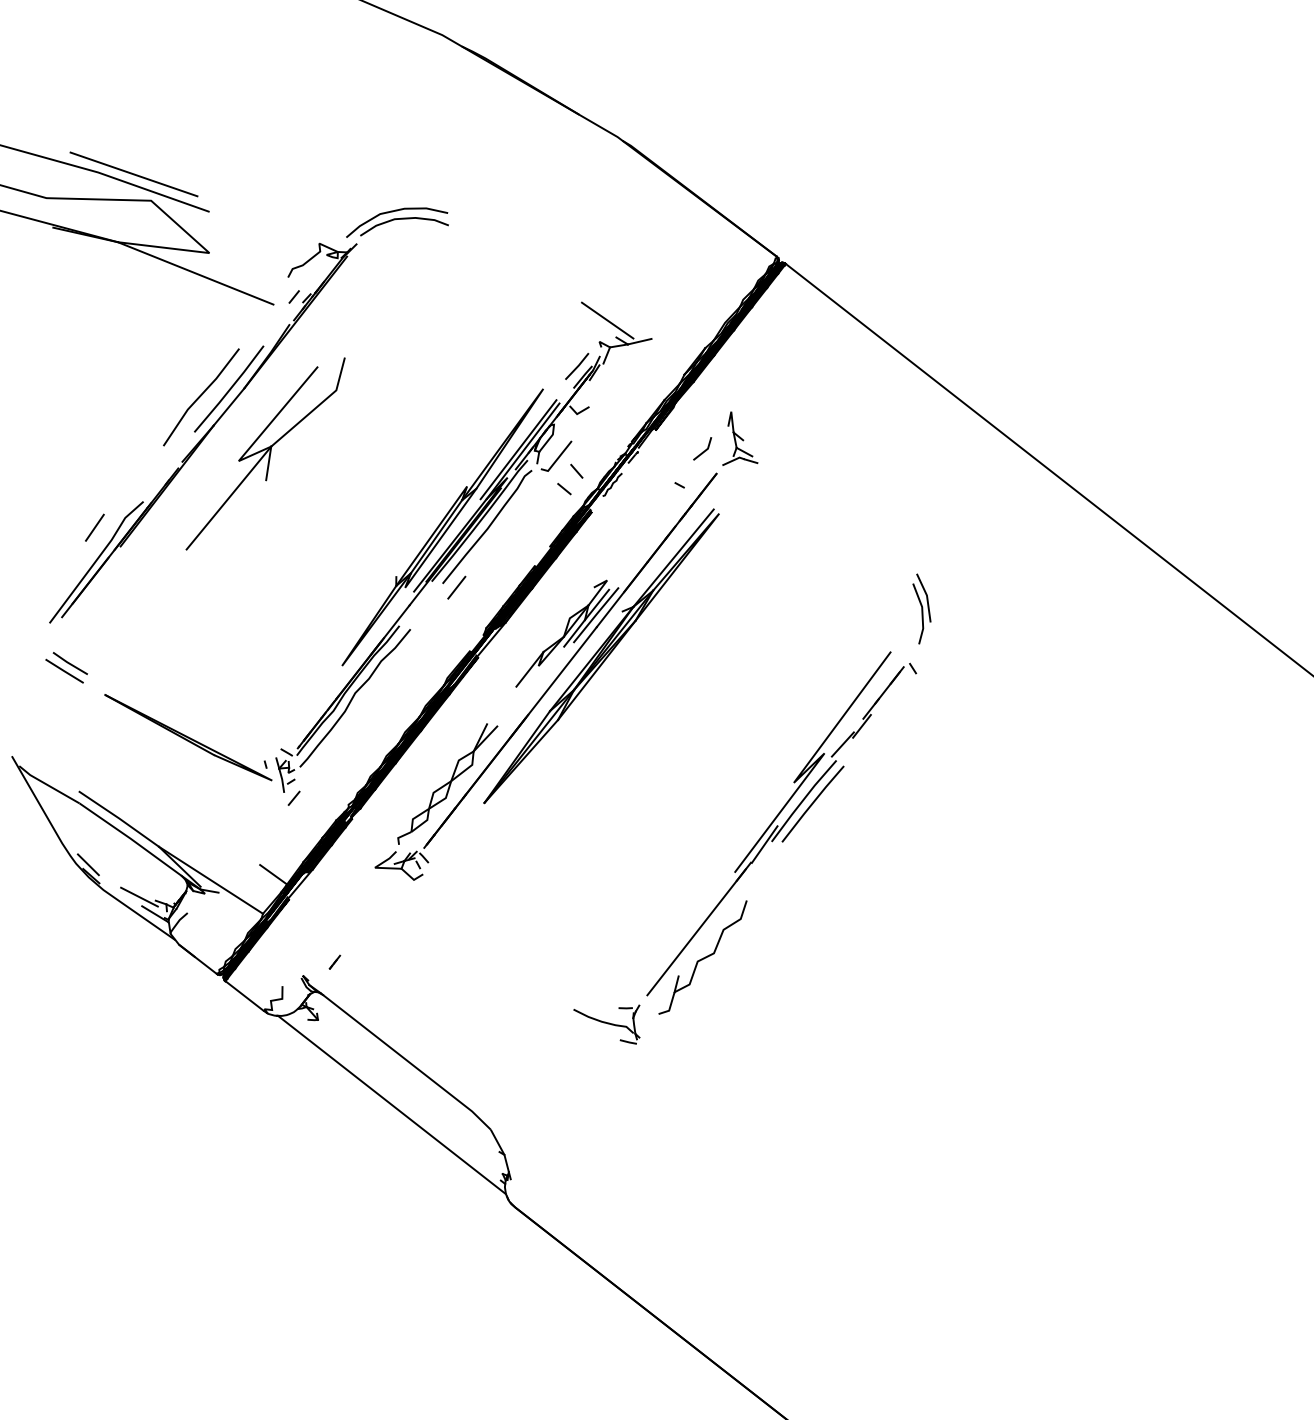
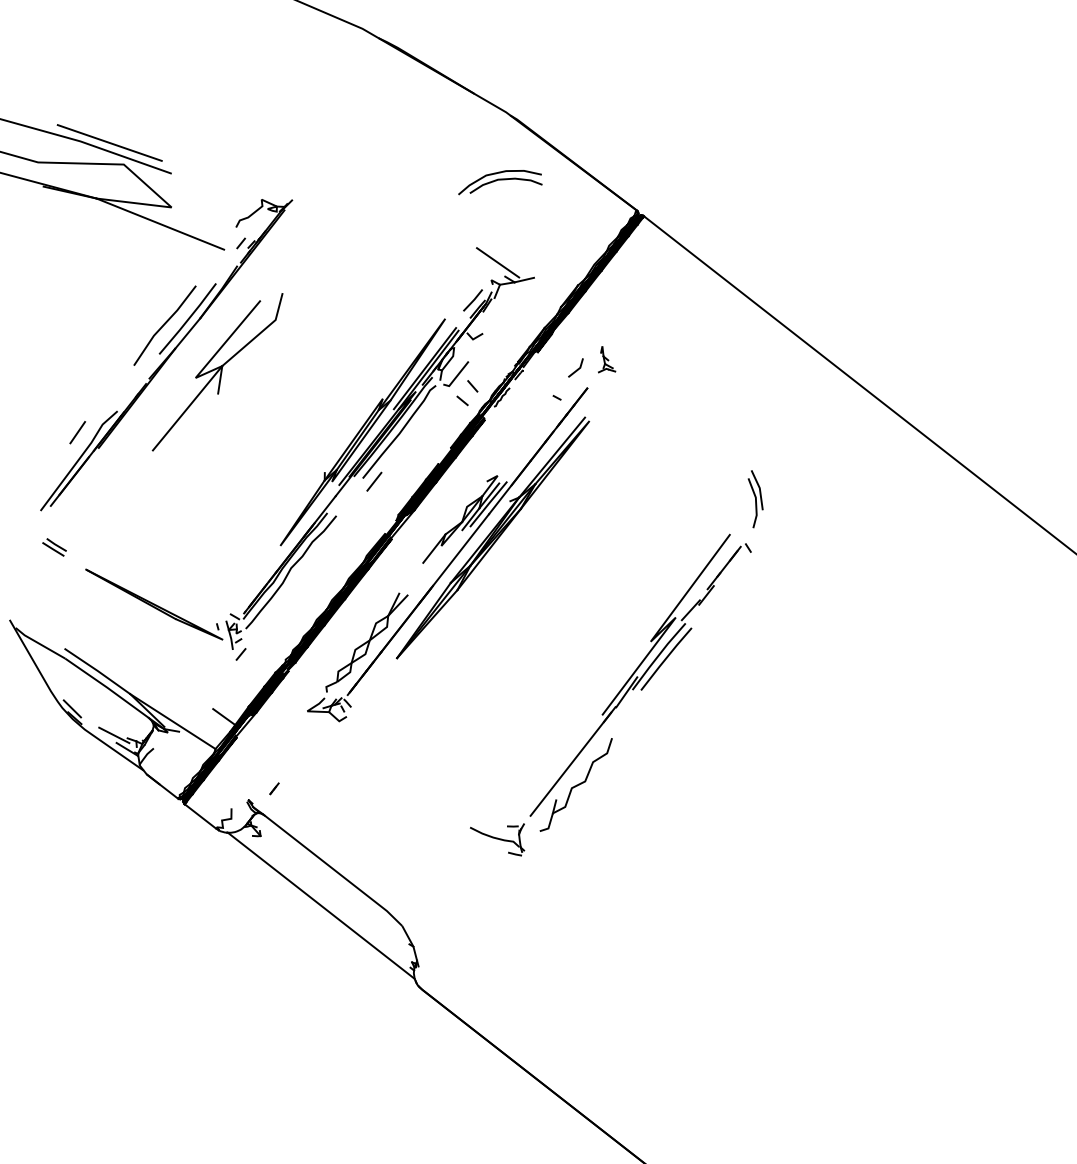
part: (397, 222) -> (500, 182), moved
part: (740, 438) -> (606, 359), size x0.6
part: (66, 667) -> (54, 547), size x0.7

